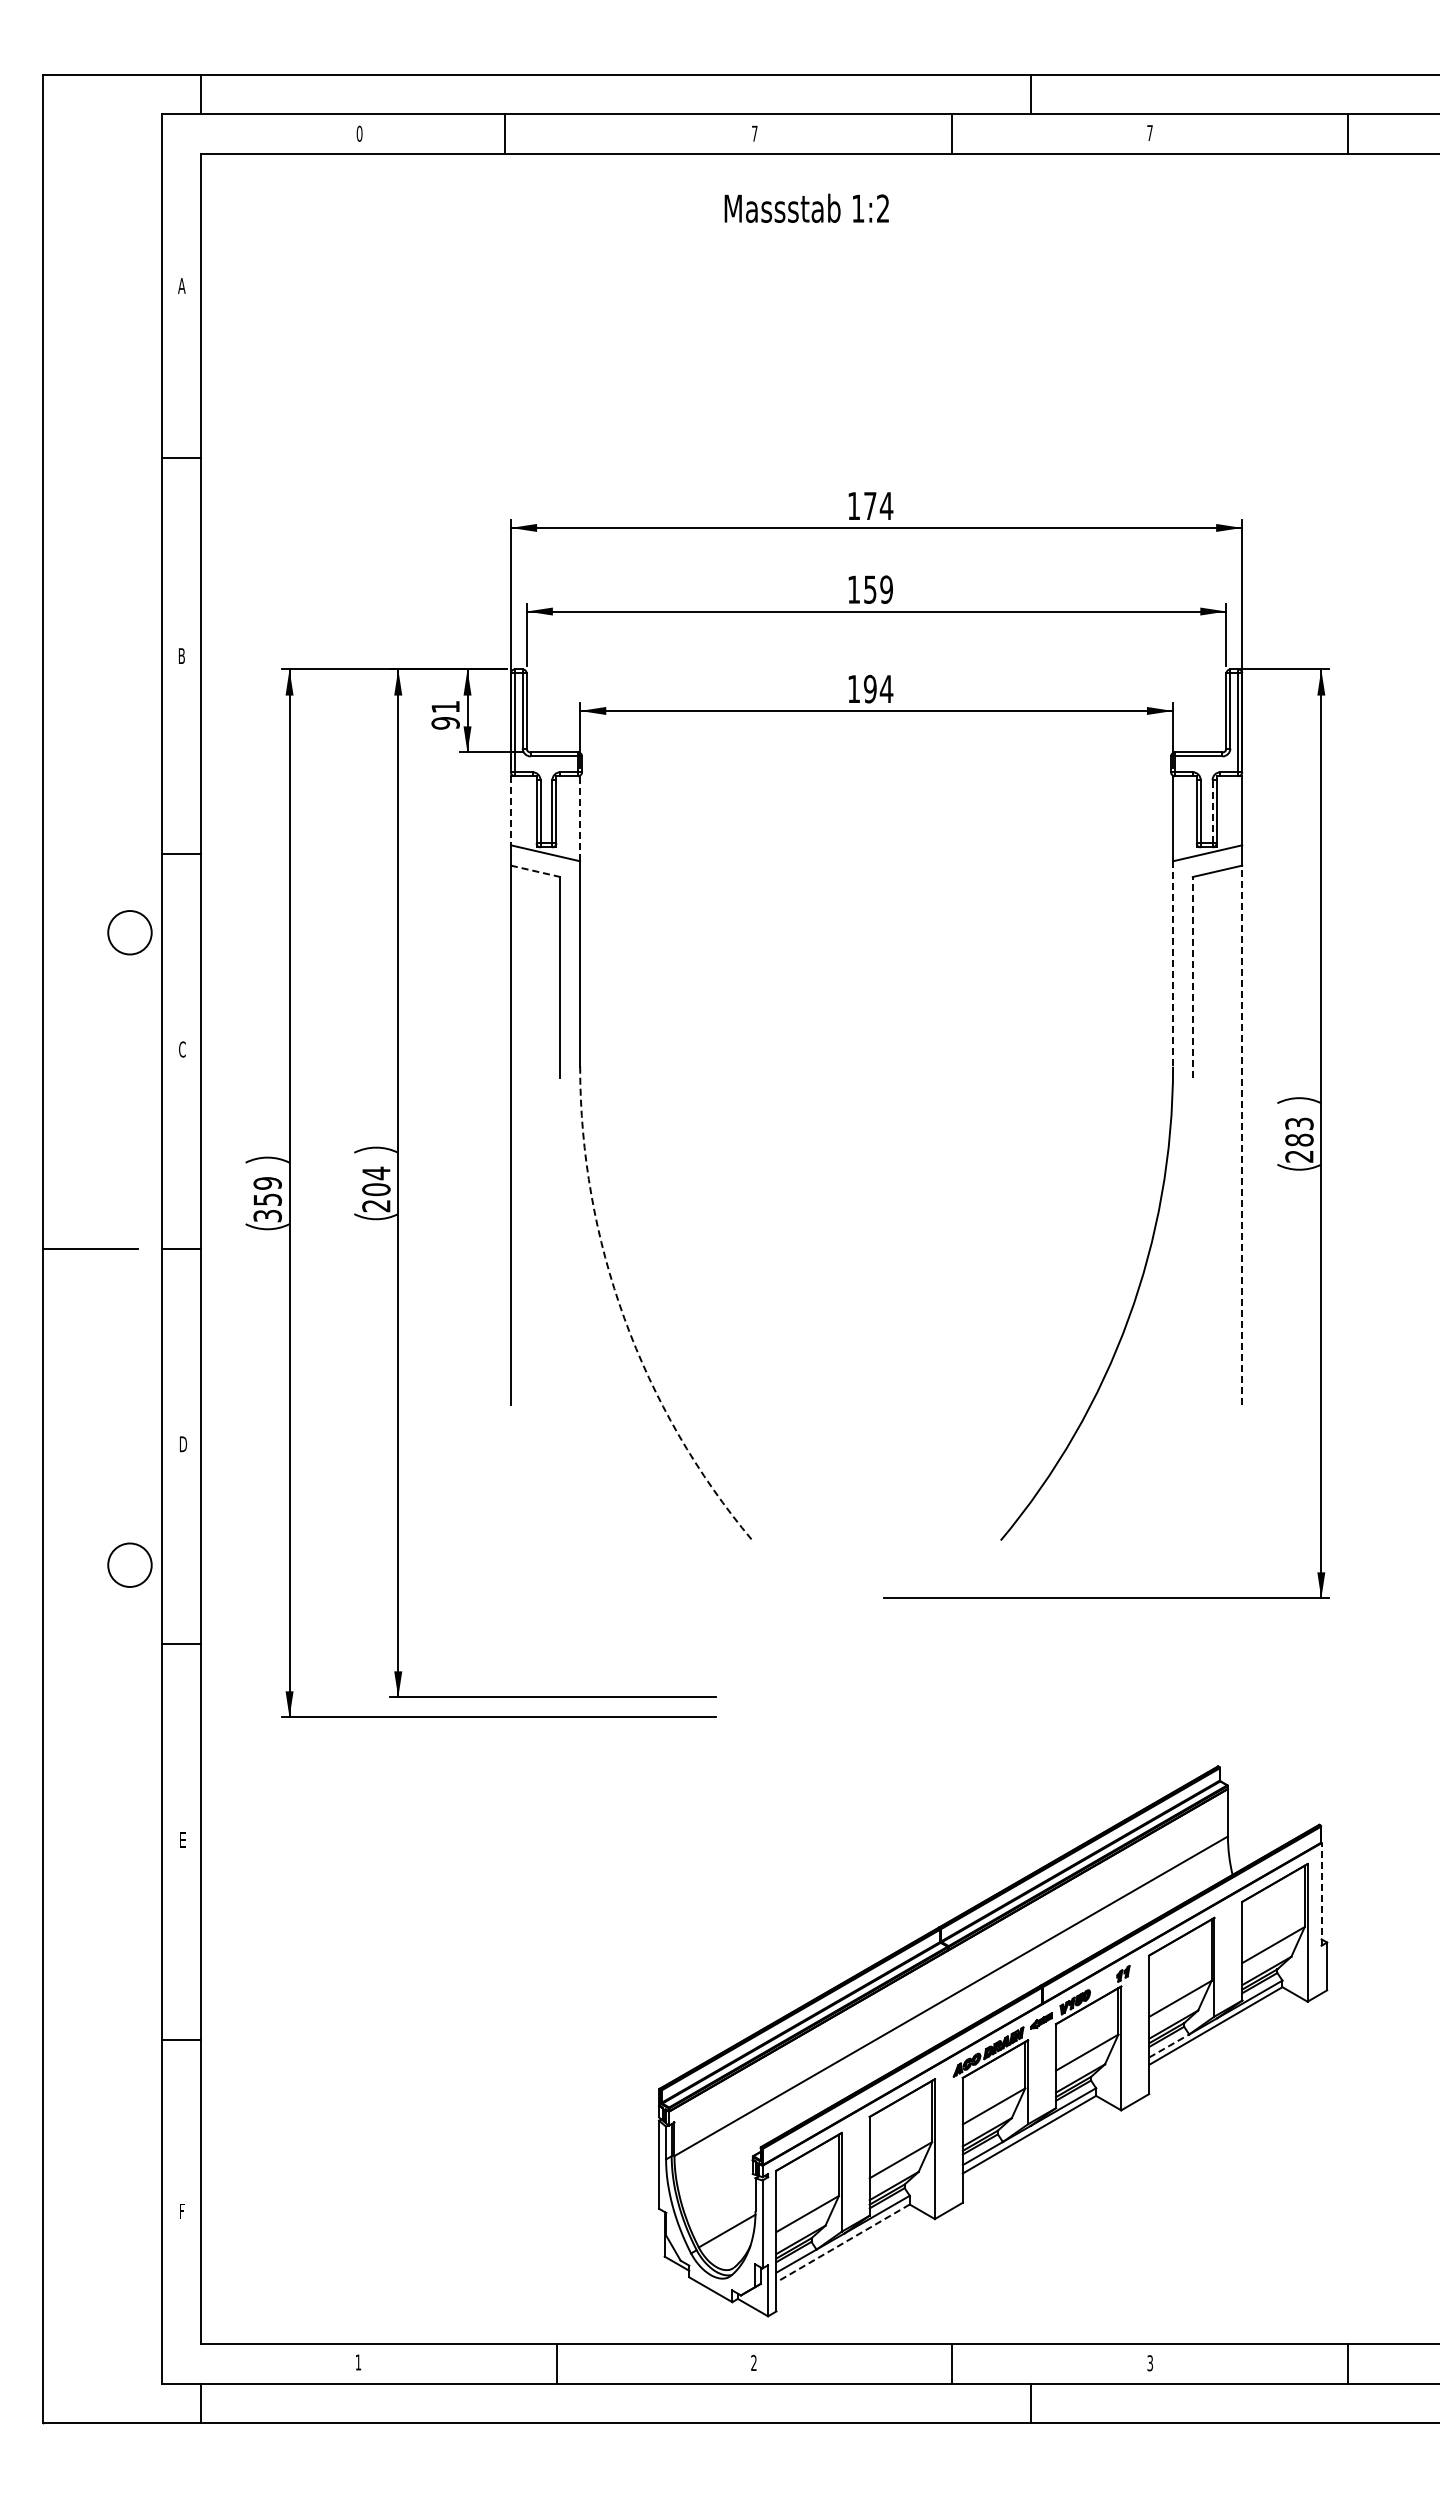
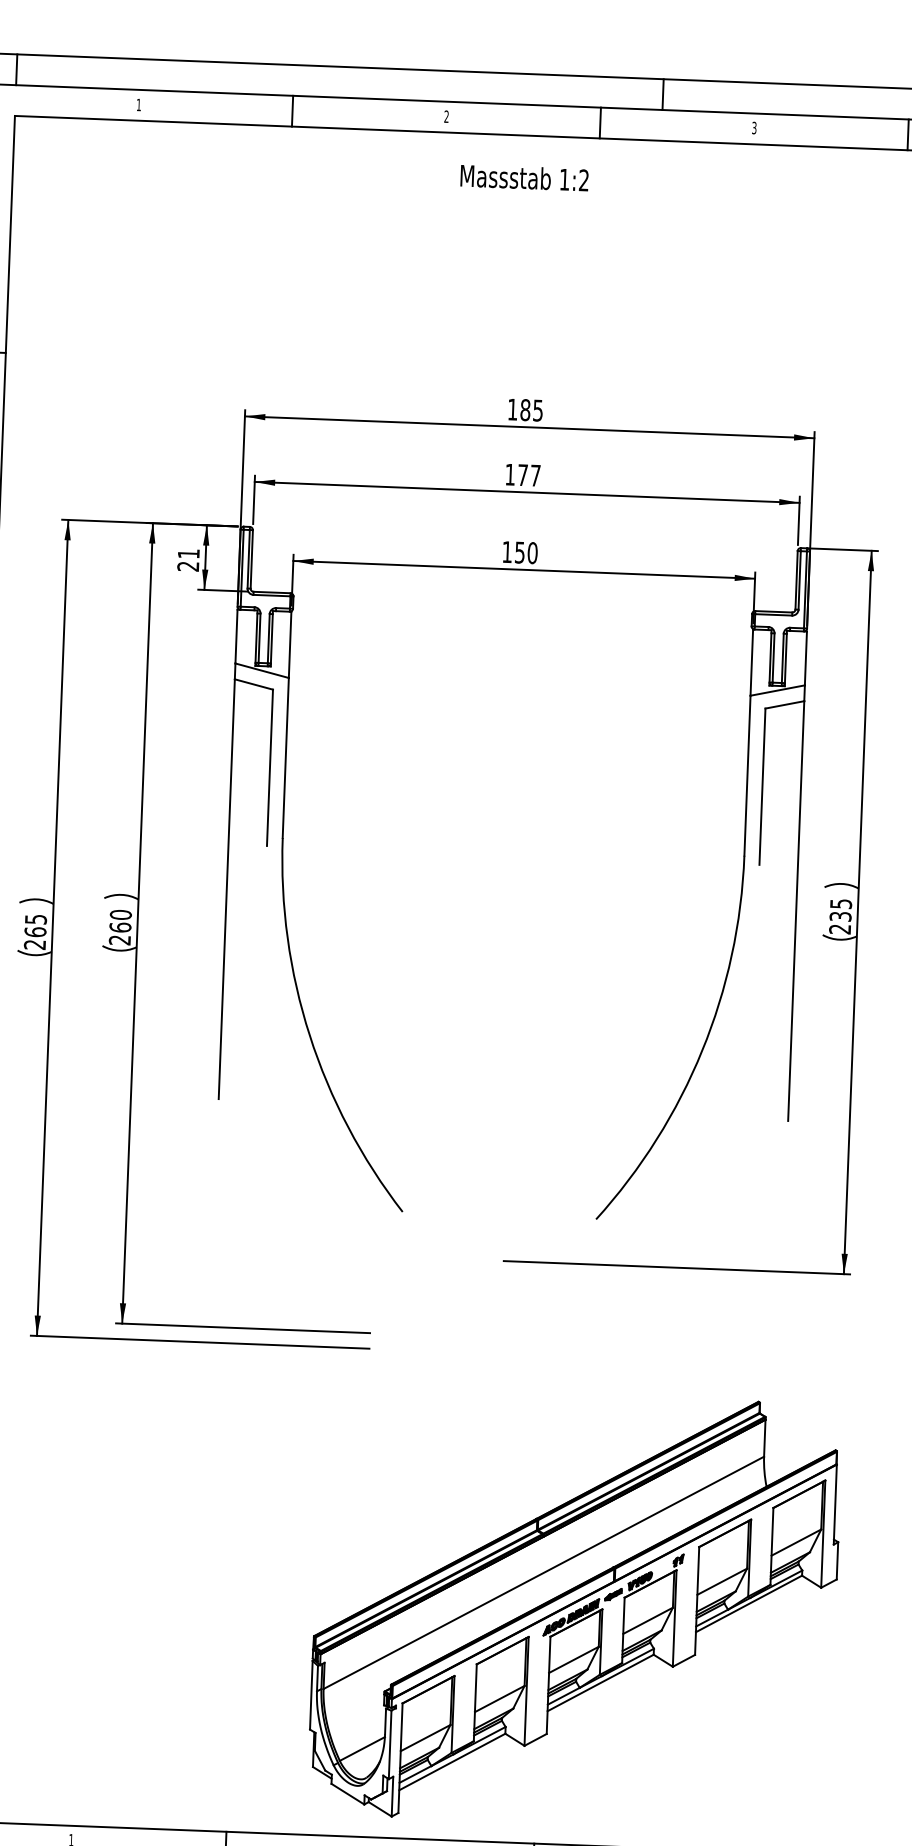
text: (359, 133) -> (138, 104), 0 -> 1
text: (754, 133) -> (446, 116), 7 -> 2
text: (1149, 133) -> (753, 128), 7 -> 3
line: (504, 134) -> (292, 111), moved
text: (806, 207) -> (524, 177), moved
text: (878, 505) -> (531, 409), 174 -> 185
text: (878, 589) -> (529, 475), 159 -> 177
text: (878, 688) -> (526, 552), 194 -> 150
text: (445, 723) -> (188, 566), 91 -> 21
line: (510, 810) -> (236, 636), dashed -> solid
line: (1212, 811) -> (782, 658), dashed -> solid
line: (580, 818) -> (290, 644), dashed -> solid
line: (536, 871) -> (254, 684), dashed -> solid
line: (1173, 964) -> (747, 776), dashed -> solid
line: (1192, 976) -> (762, 786), dashed -> solid
text: (1299, 1131) -> (840, 909), 283 -> 235
line: (1242, 1135) -> (796, 911), dashed -> solid
text: (376, 1181) -> (120, 921), 204 -> 260
text: (267, 1199) -> (35, 932), 359 -> 265
arc: (624, 1318) -> (309, 1035), dashed -> solid
line: (1321, 1893) -> (835, 1503), dashed -> solid
line: (1169, 2045) -> (712, 1617), dashed -> solid
line: (842, 2243) -> (451, 1762), dashed -> solid

